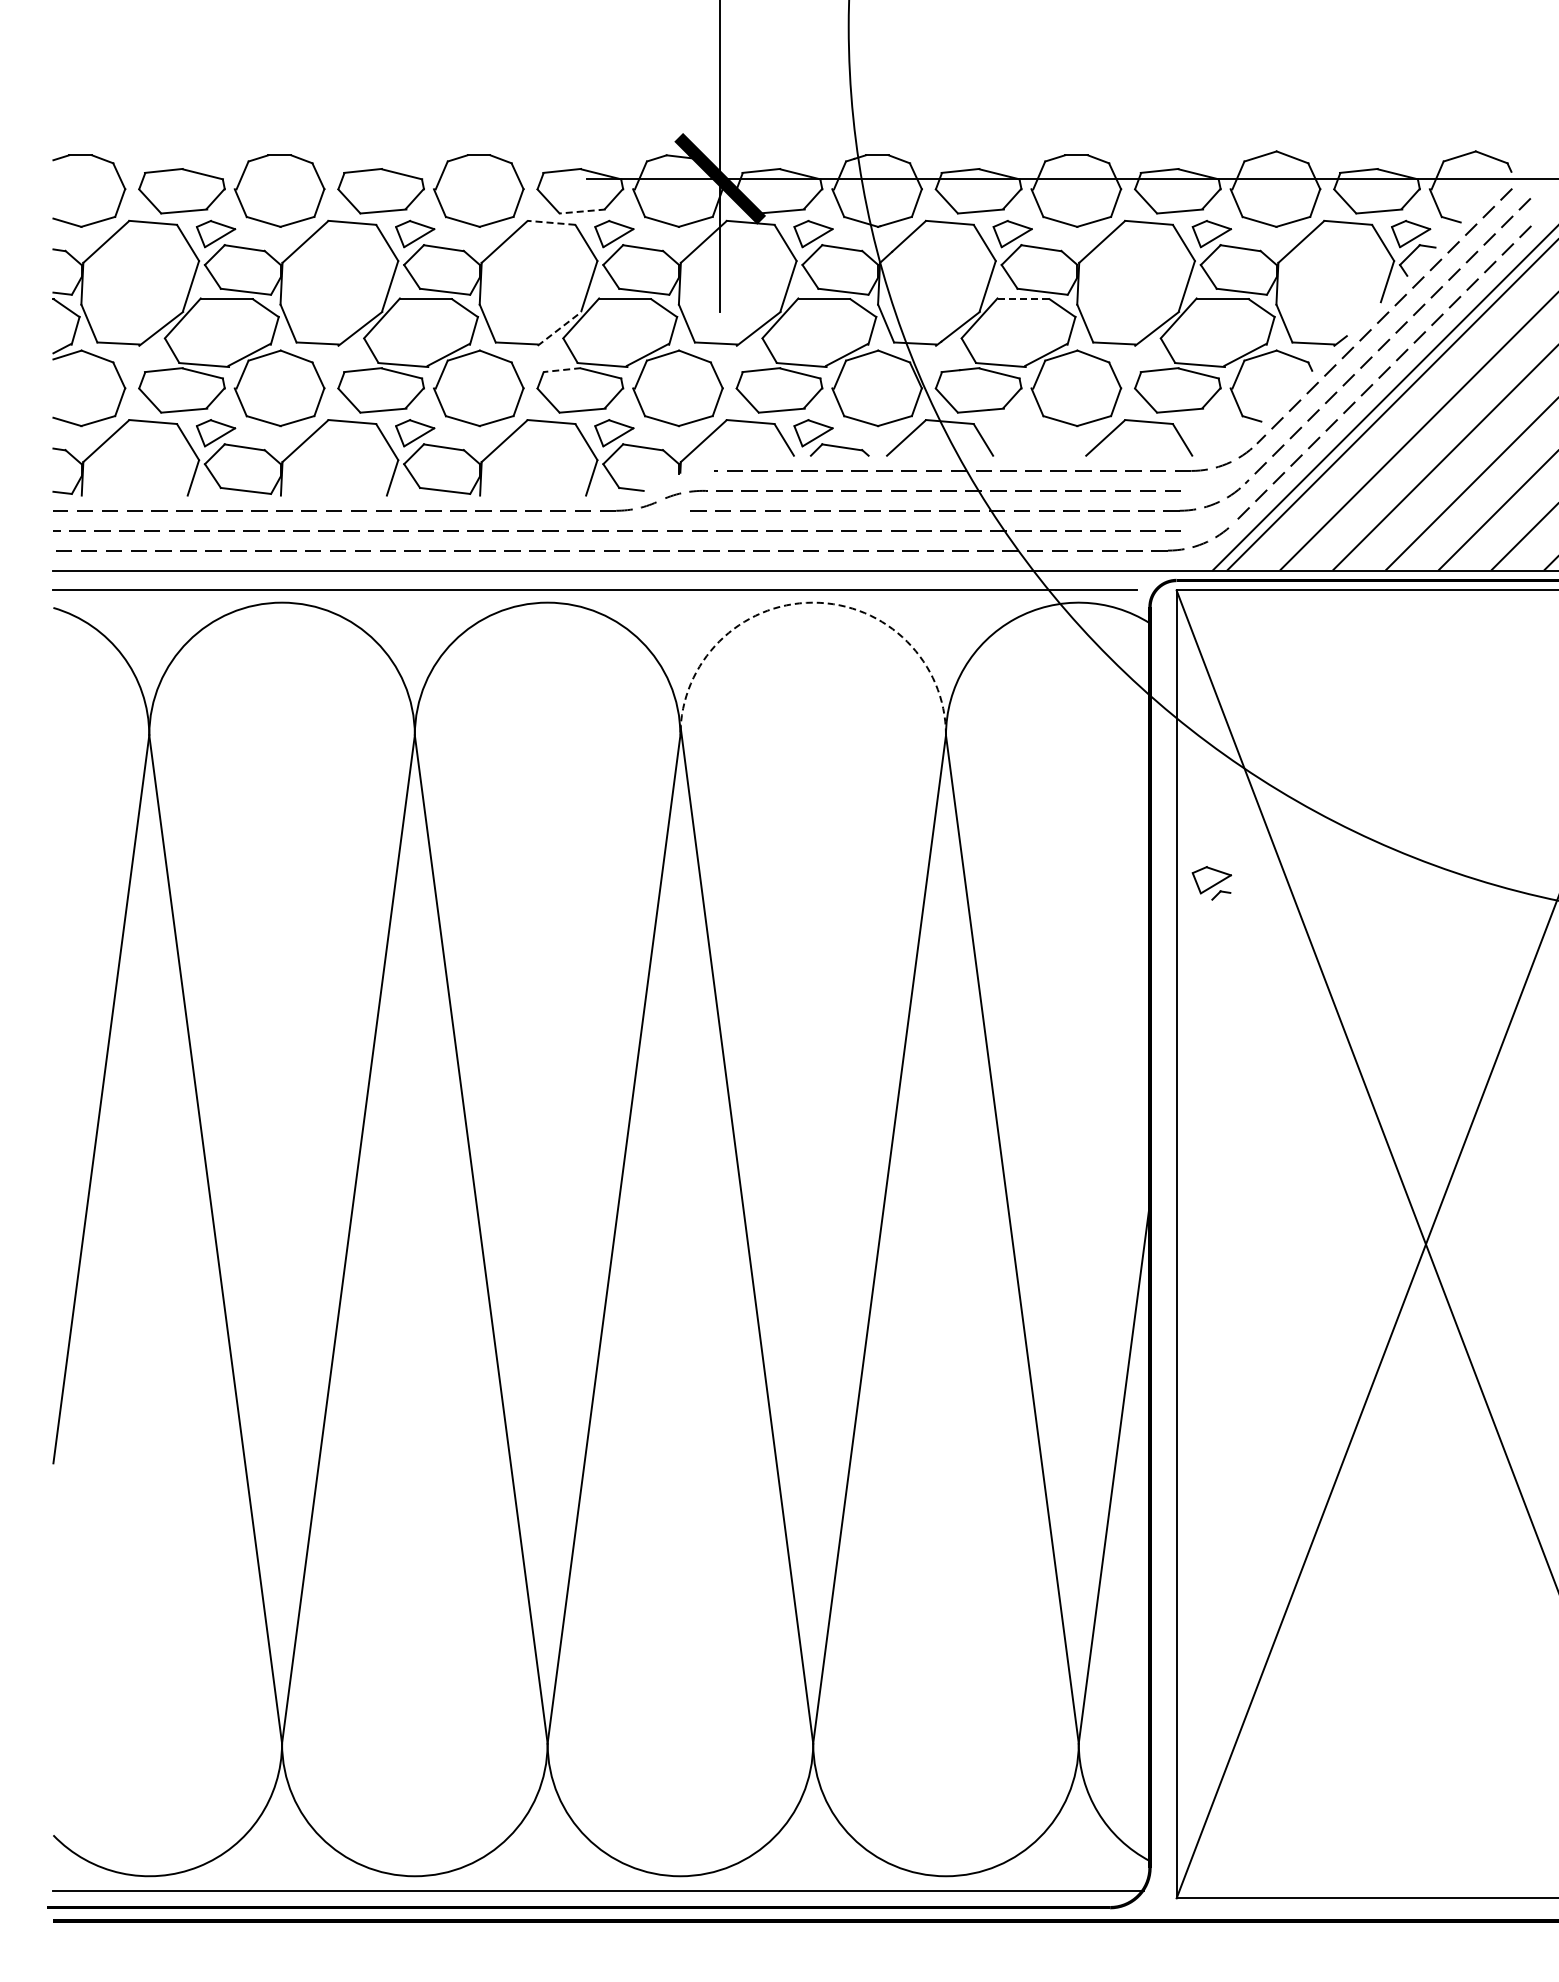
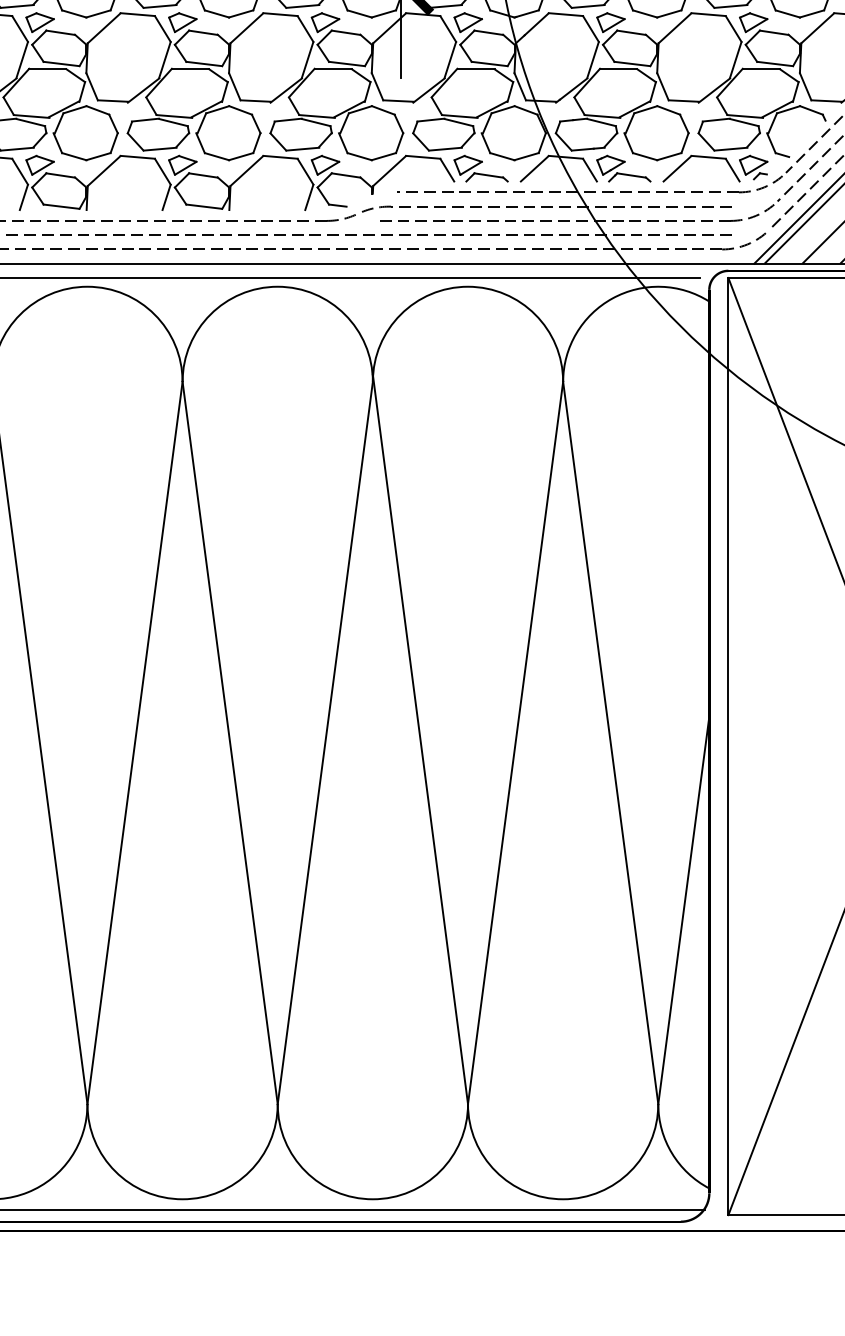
line: (582, 211) -> (302, 6), dashed -> solid
line: (551, 222) -> (280, 14), dashed -> solid
line: (1023, 298) -> (618, 68), dashed -> solid
line: (559, 328) -> (286, 90), dashed -> solid
line: (561, 370) -> (287, 120), dashed -> solid
part: (1028, 431) -> (622, 164), added
arc: (813, 602) -> (468, 286), dashed -> solid
part: (1211, 883) -> (753, 167), moved

